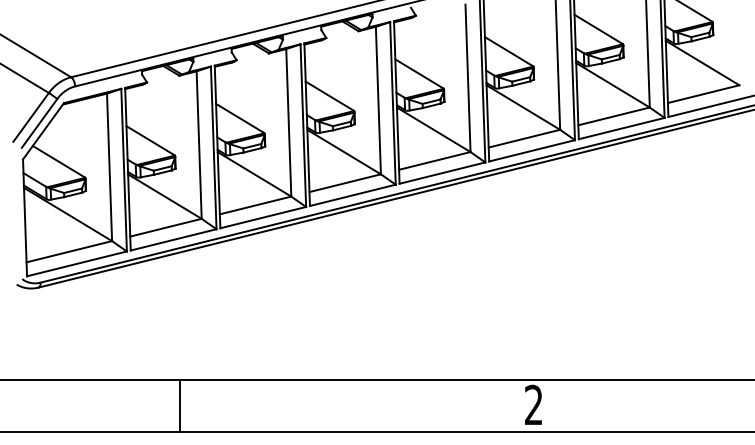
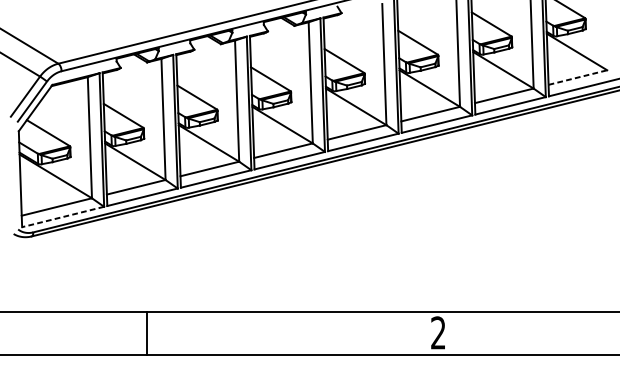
line: (703, 94) -> (577, 77), solid -> dashed
line: (76, 264) -> (62, 217), solid -> dashed

